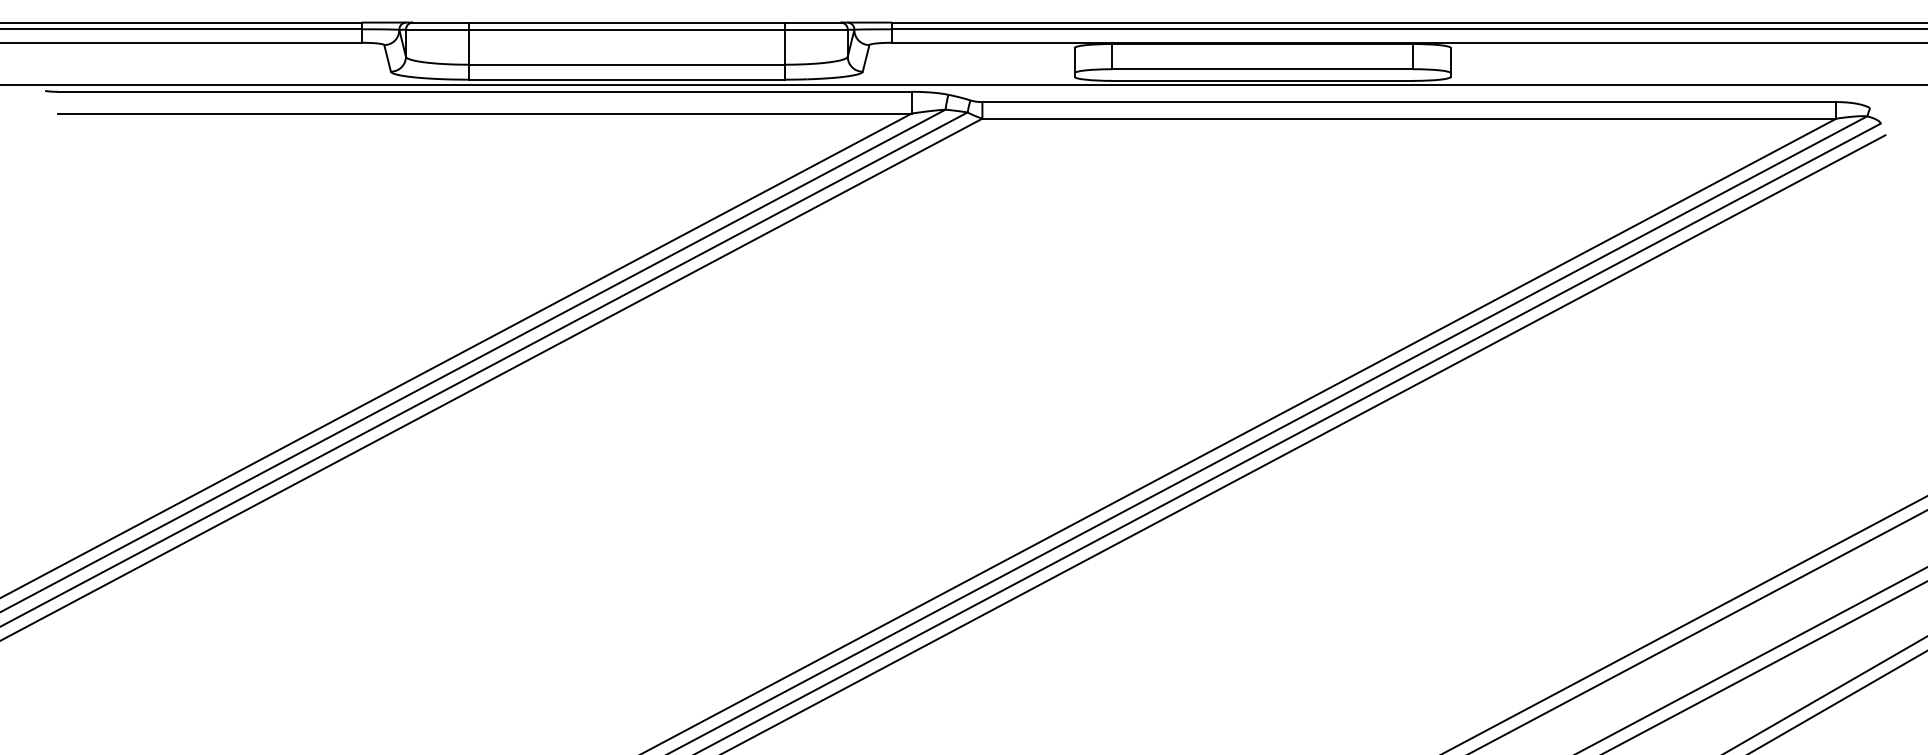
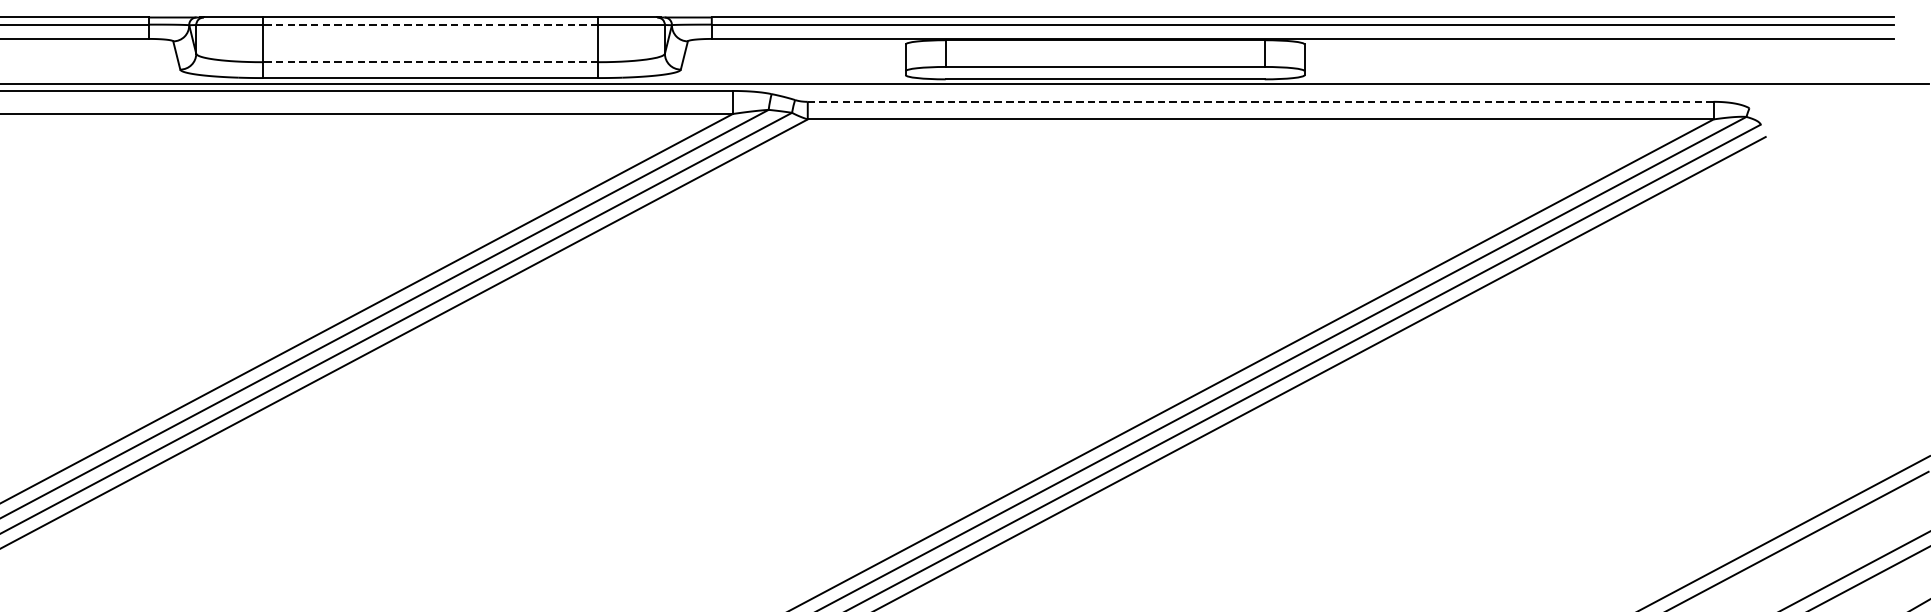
line: (626, 29) -> (430, 24), solid -> dashed
line: (626, 64) -> (430, 61), solid -> dashed
line: (1409, 102) -> (1260, 102), solid -> dashed

